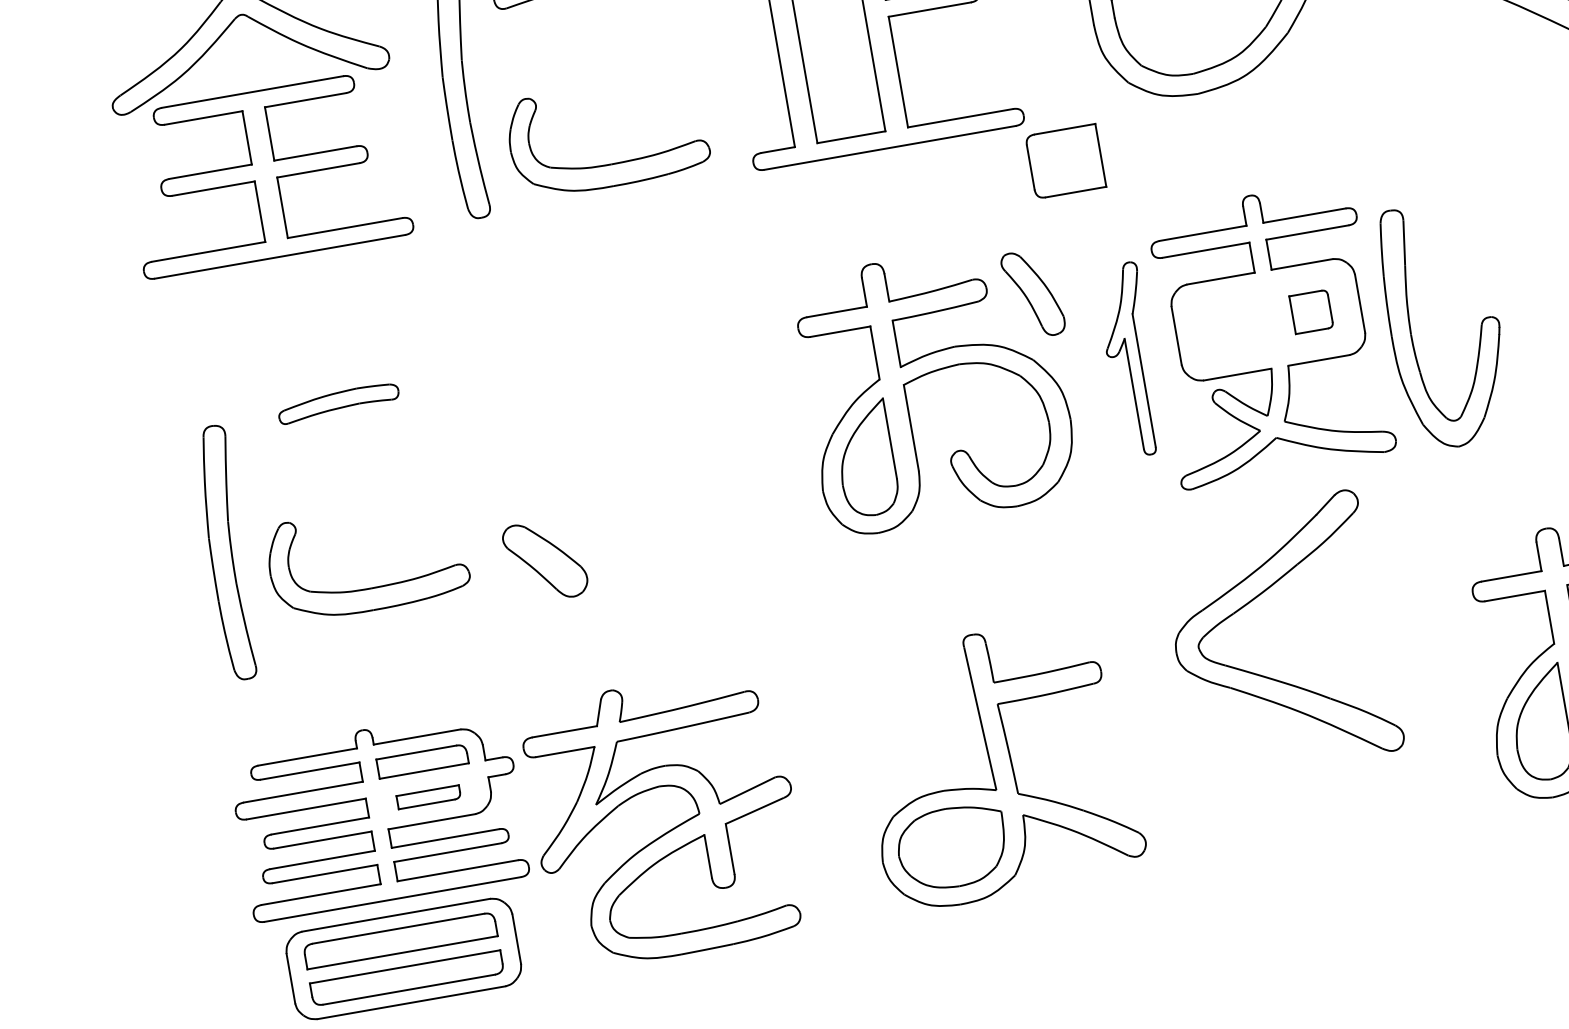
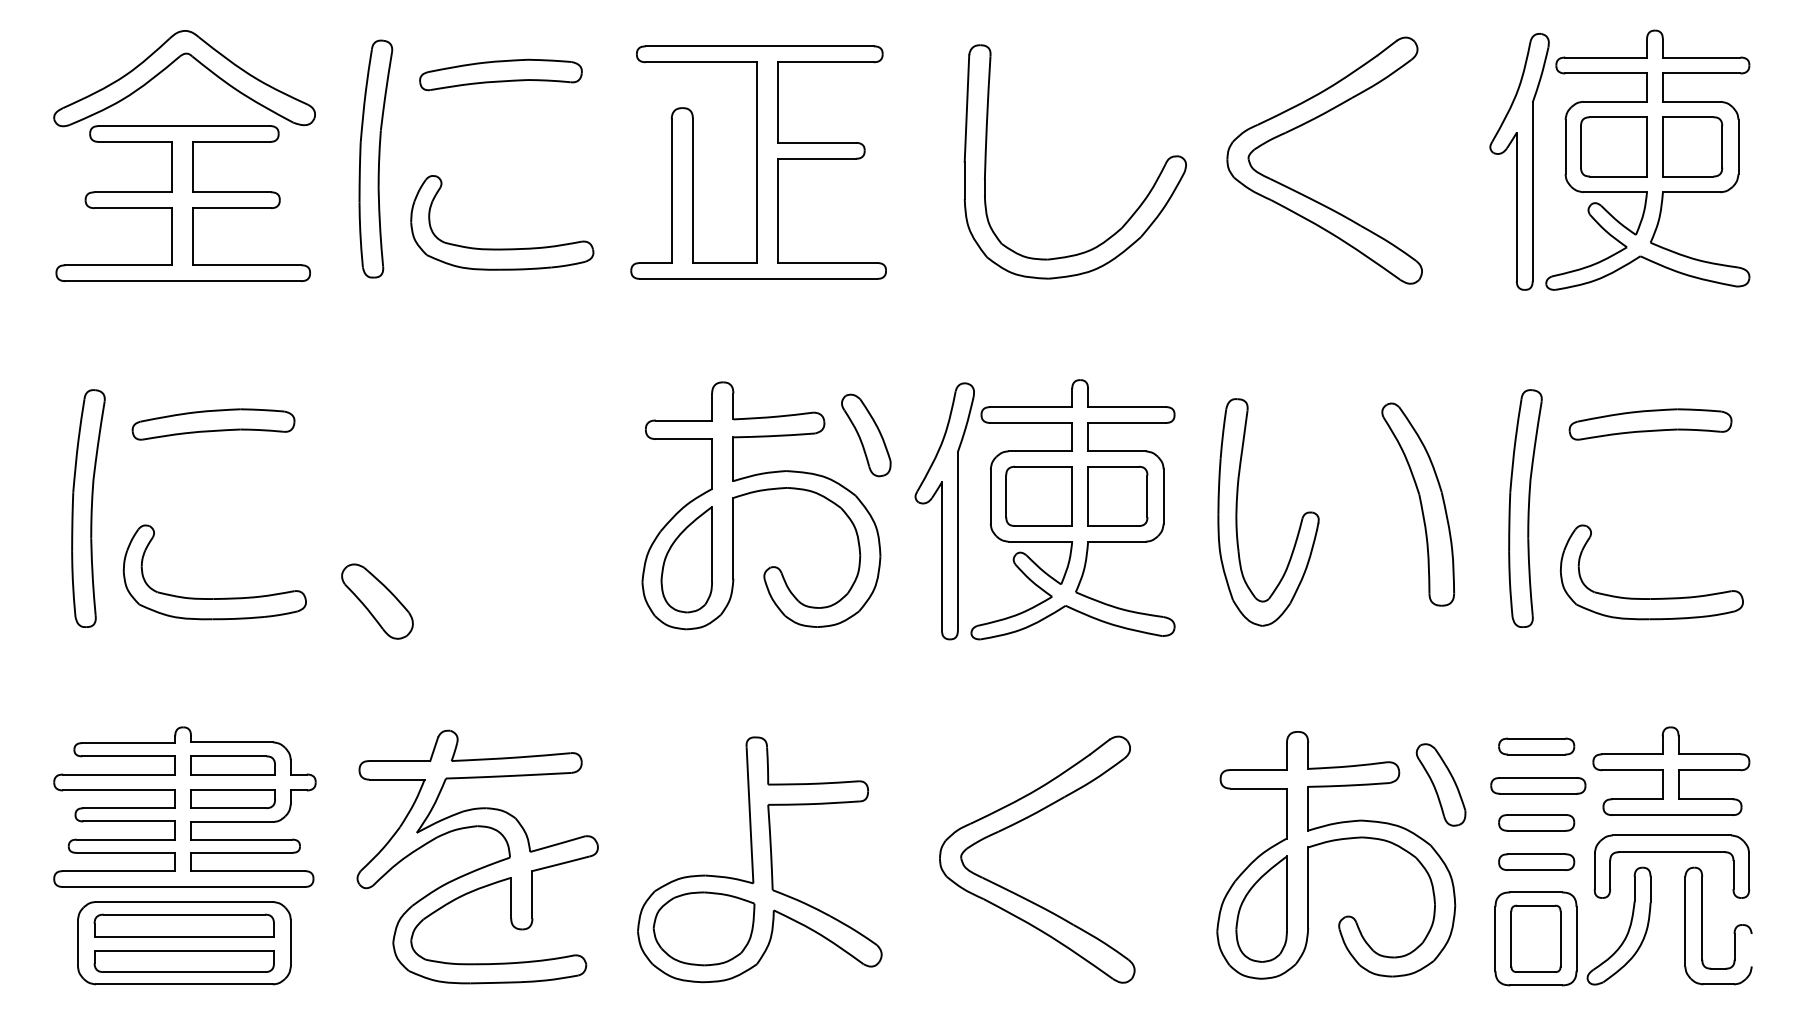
part: (1064, 160) -> (1038, 495), moved
part: (1310, 311) -> (1117, 495), size x1.67
part: (1411, 330) -> (1237, 512), moved
part: (1130, 360) -> (944, 511), size x1.43
part: (338, 403) -> (213, 424), size x1.43
part: (228, 552) -> (88, 508), moved
part: (1267, 676) -> (1019, 894), moved
part: (428, 796) -> (232, 798), size x1.43
part: (671, 828) -> (482, 866), moved

